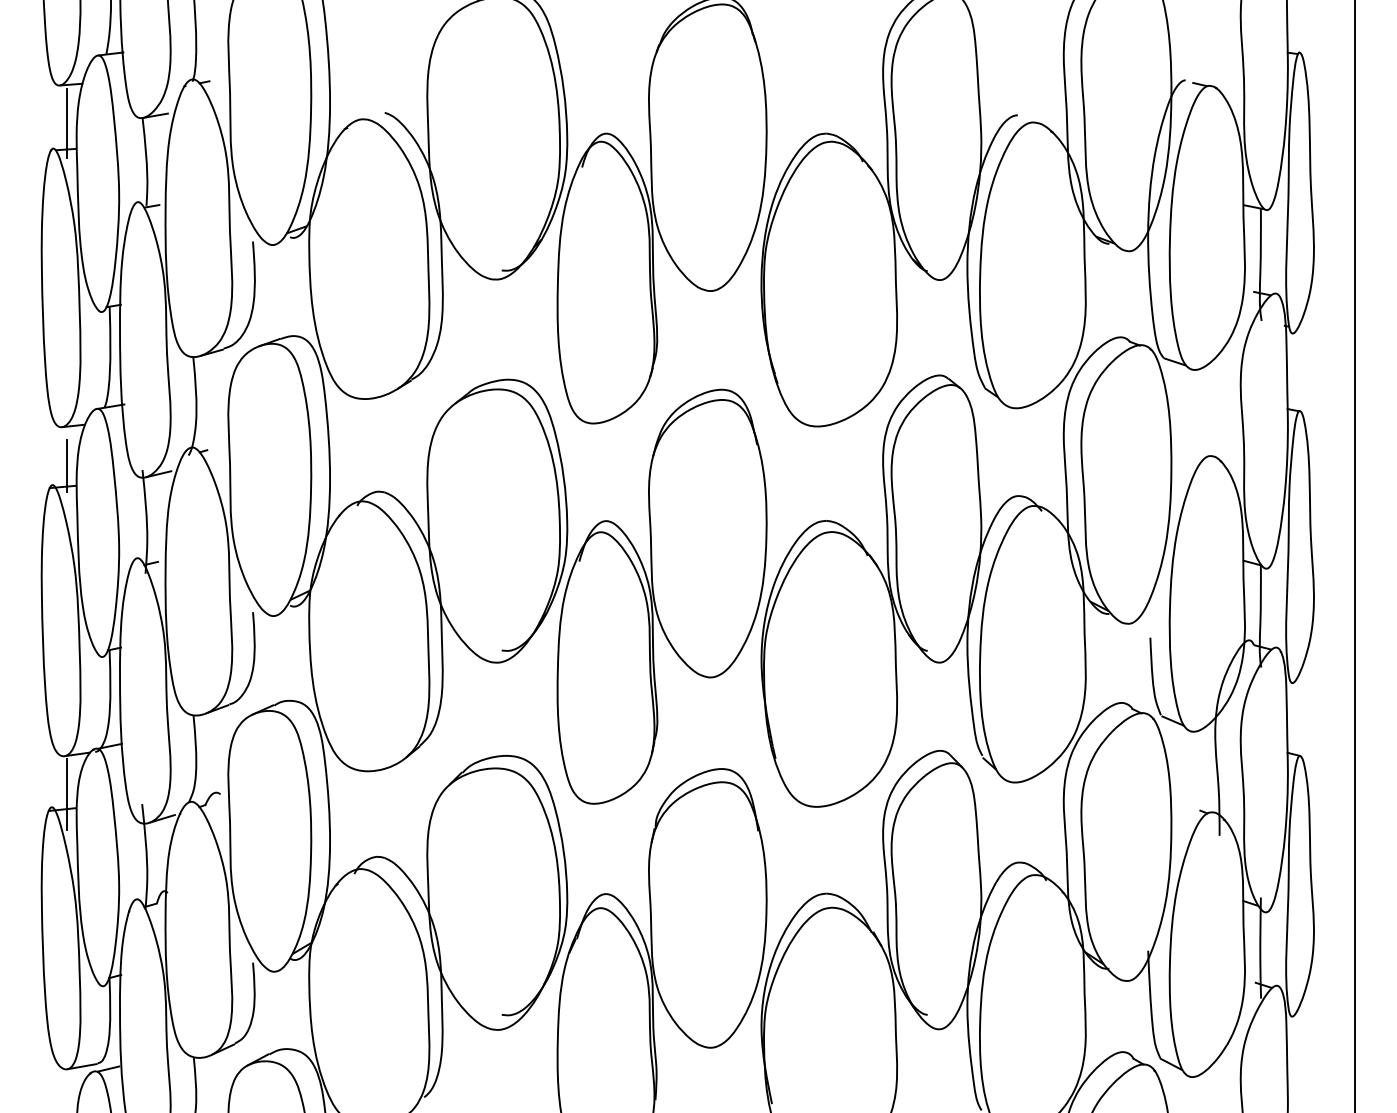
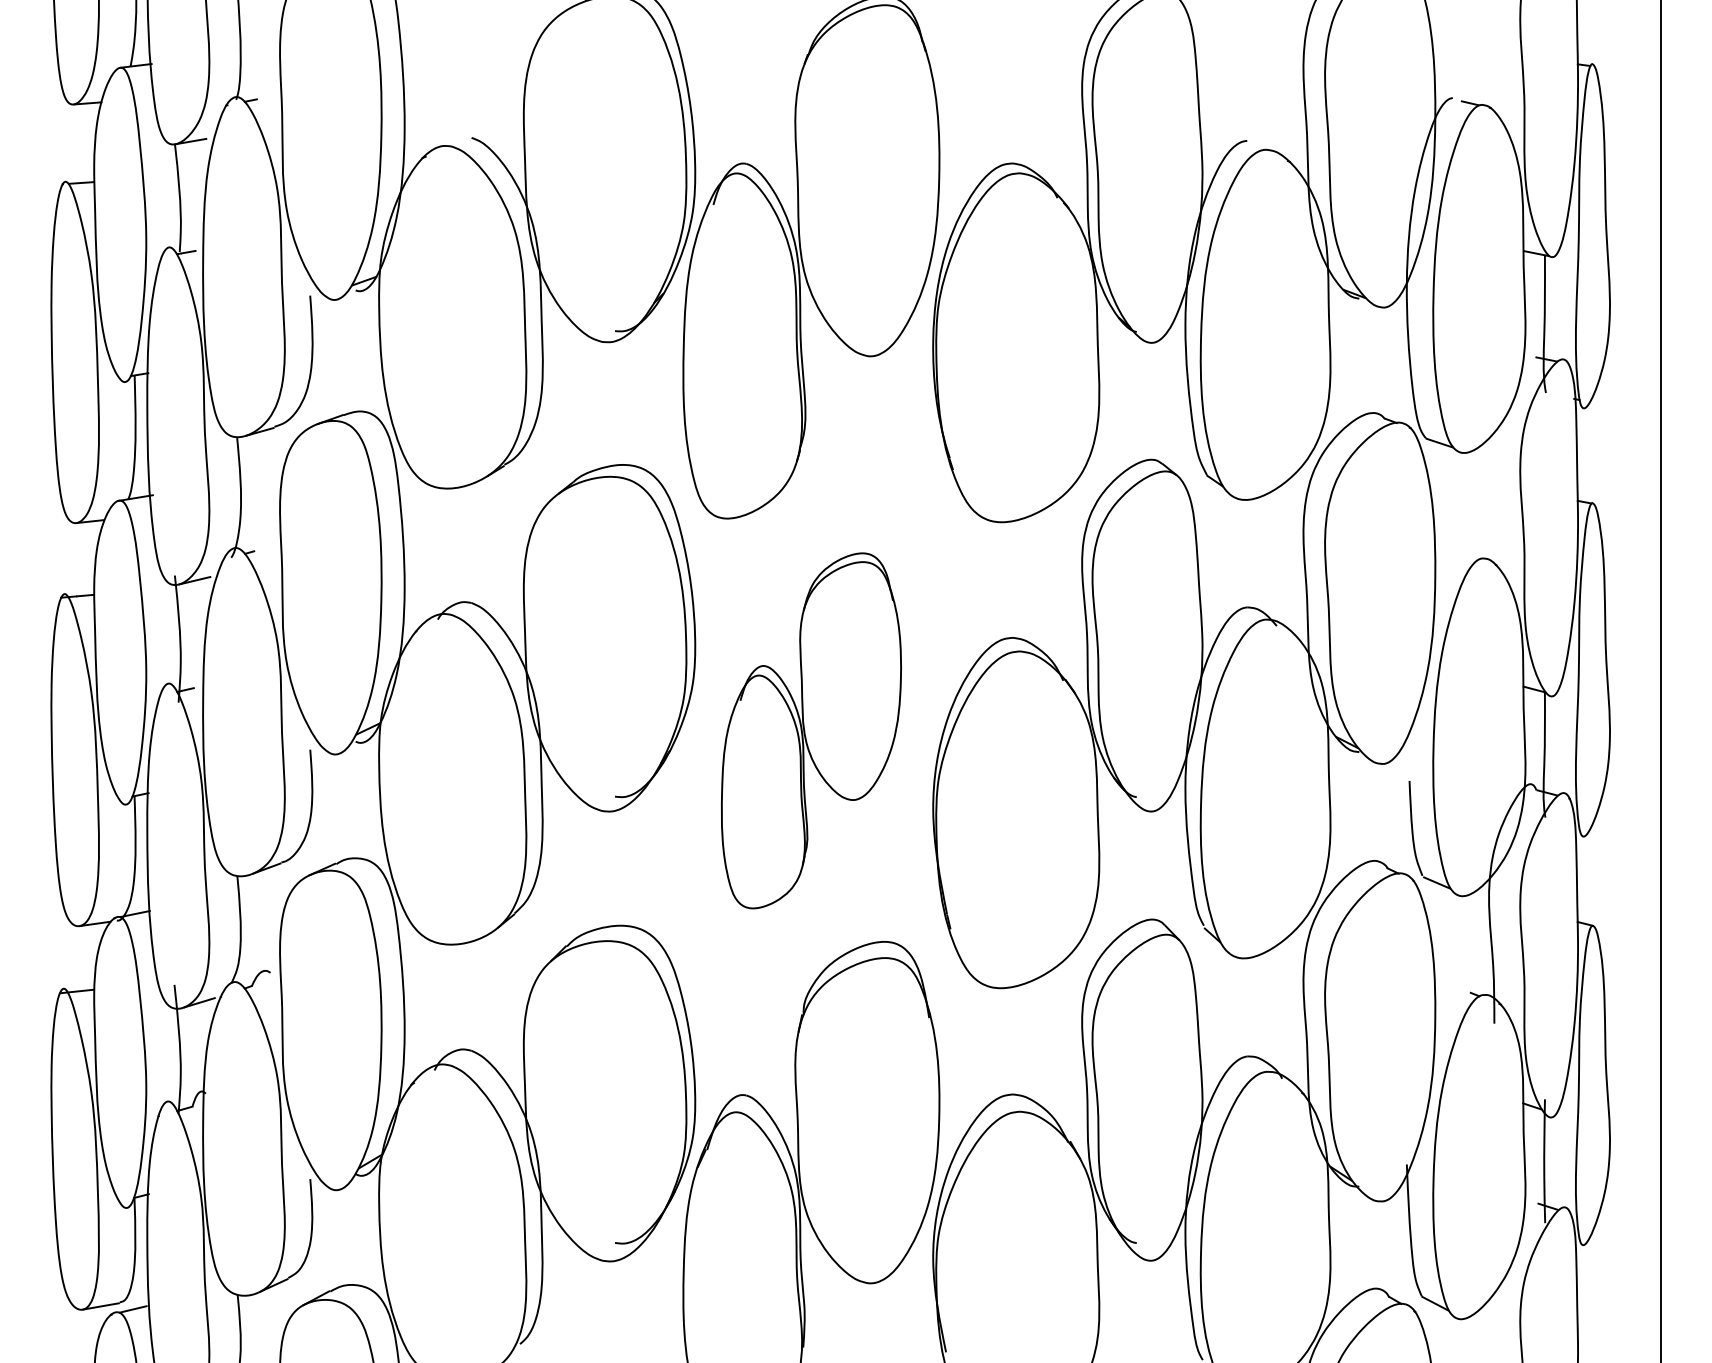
line: (67, 123) -> (82, 150), removed
line: (67, 465) -> (82, 570), removed
part: (662, 596) -> (811, 730), size x0.7
line: (67, 794) -> (82, 972), removed

